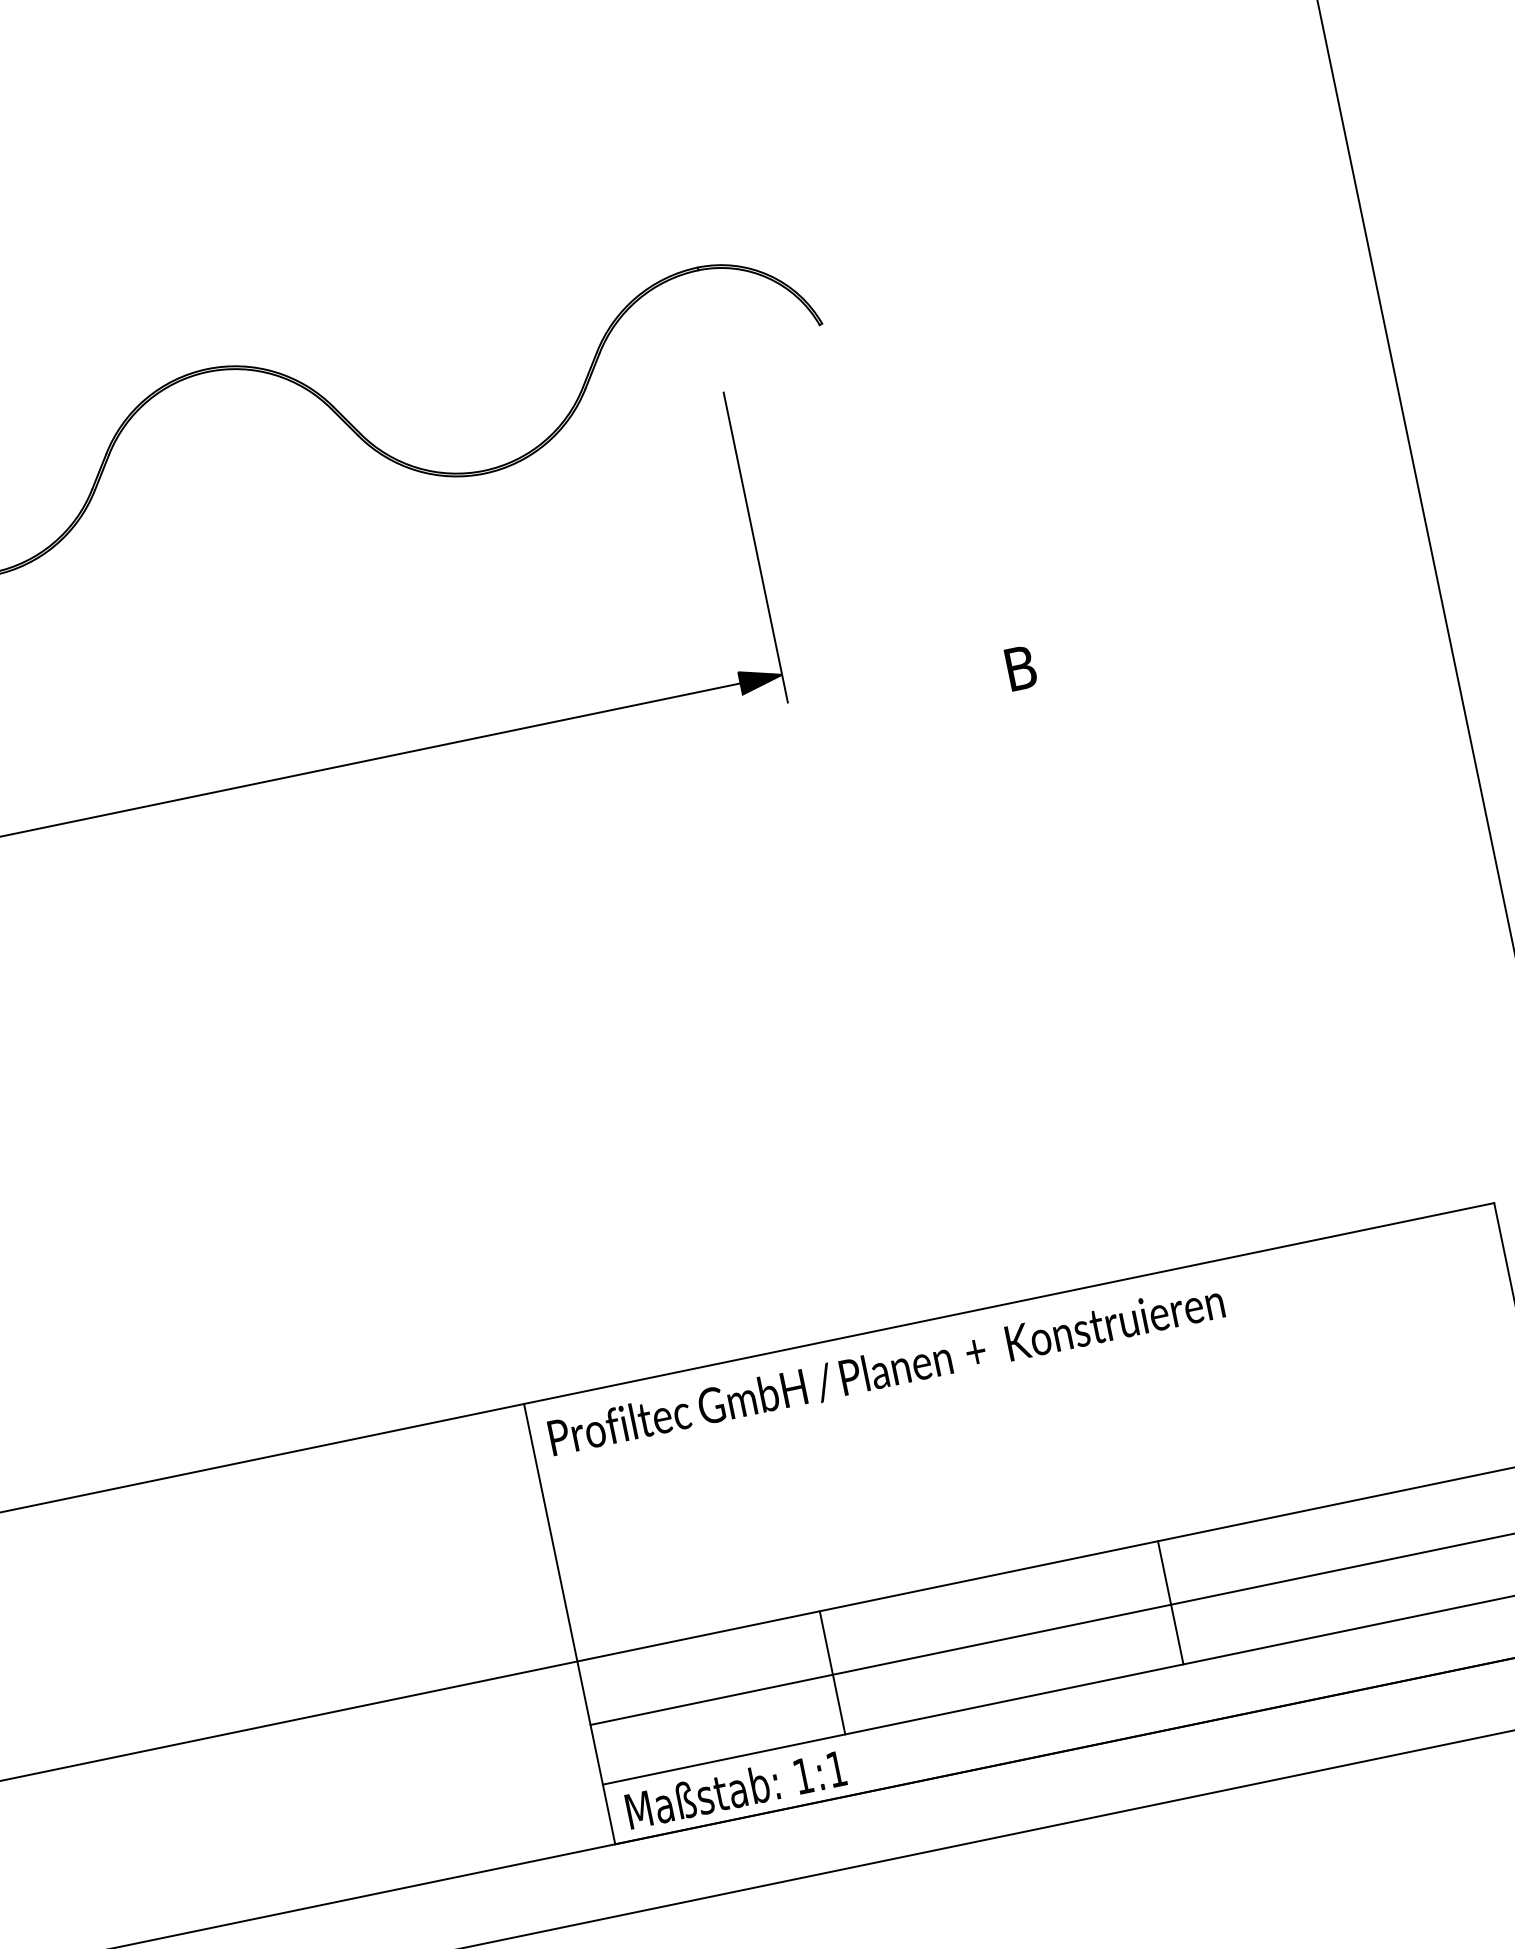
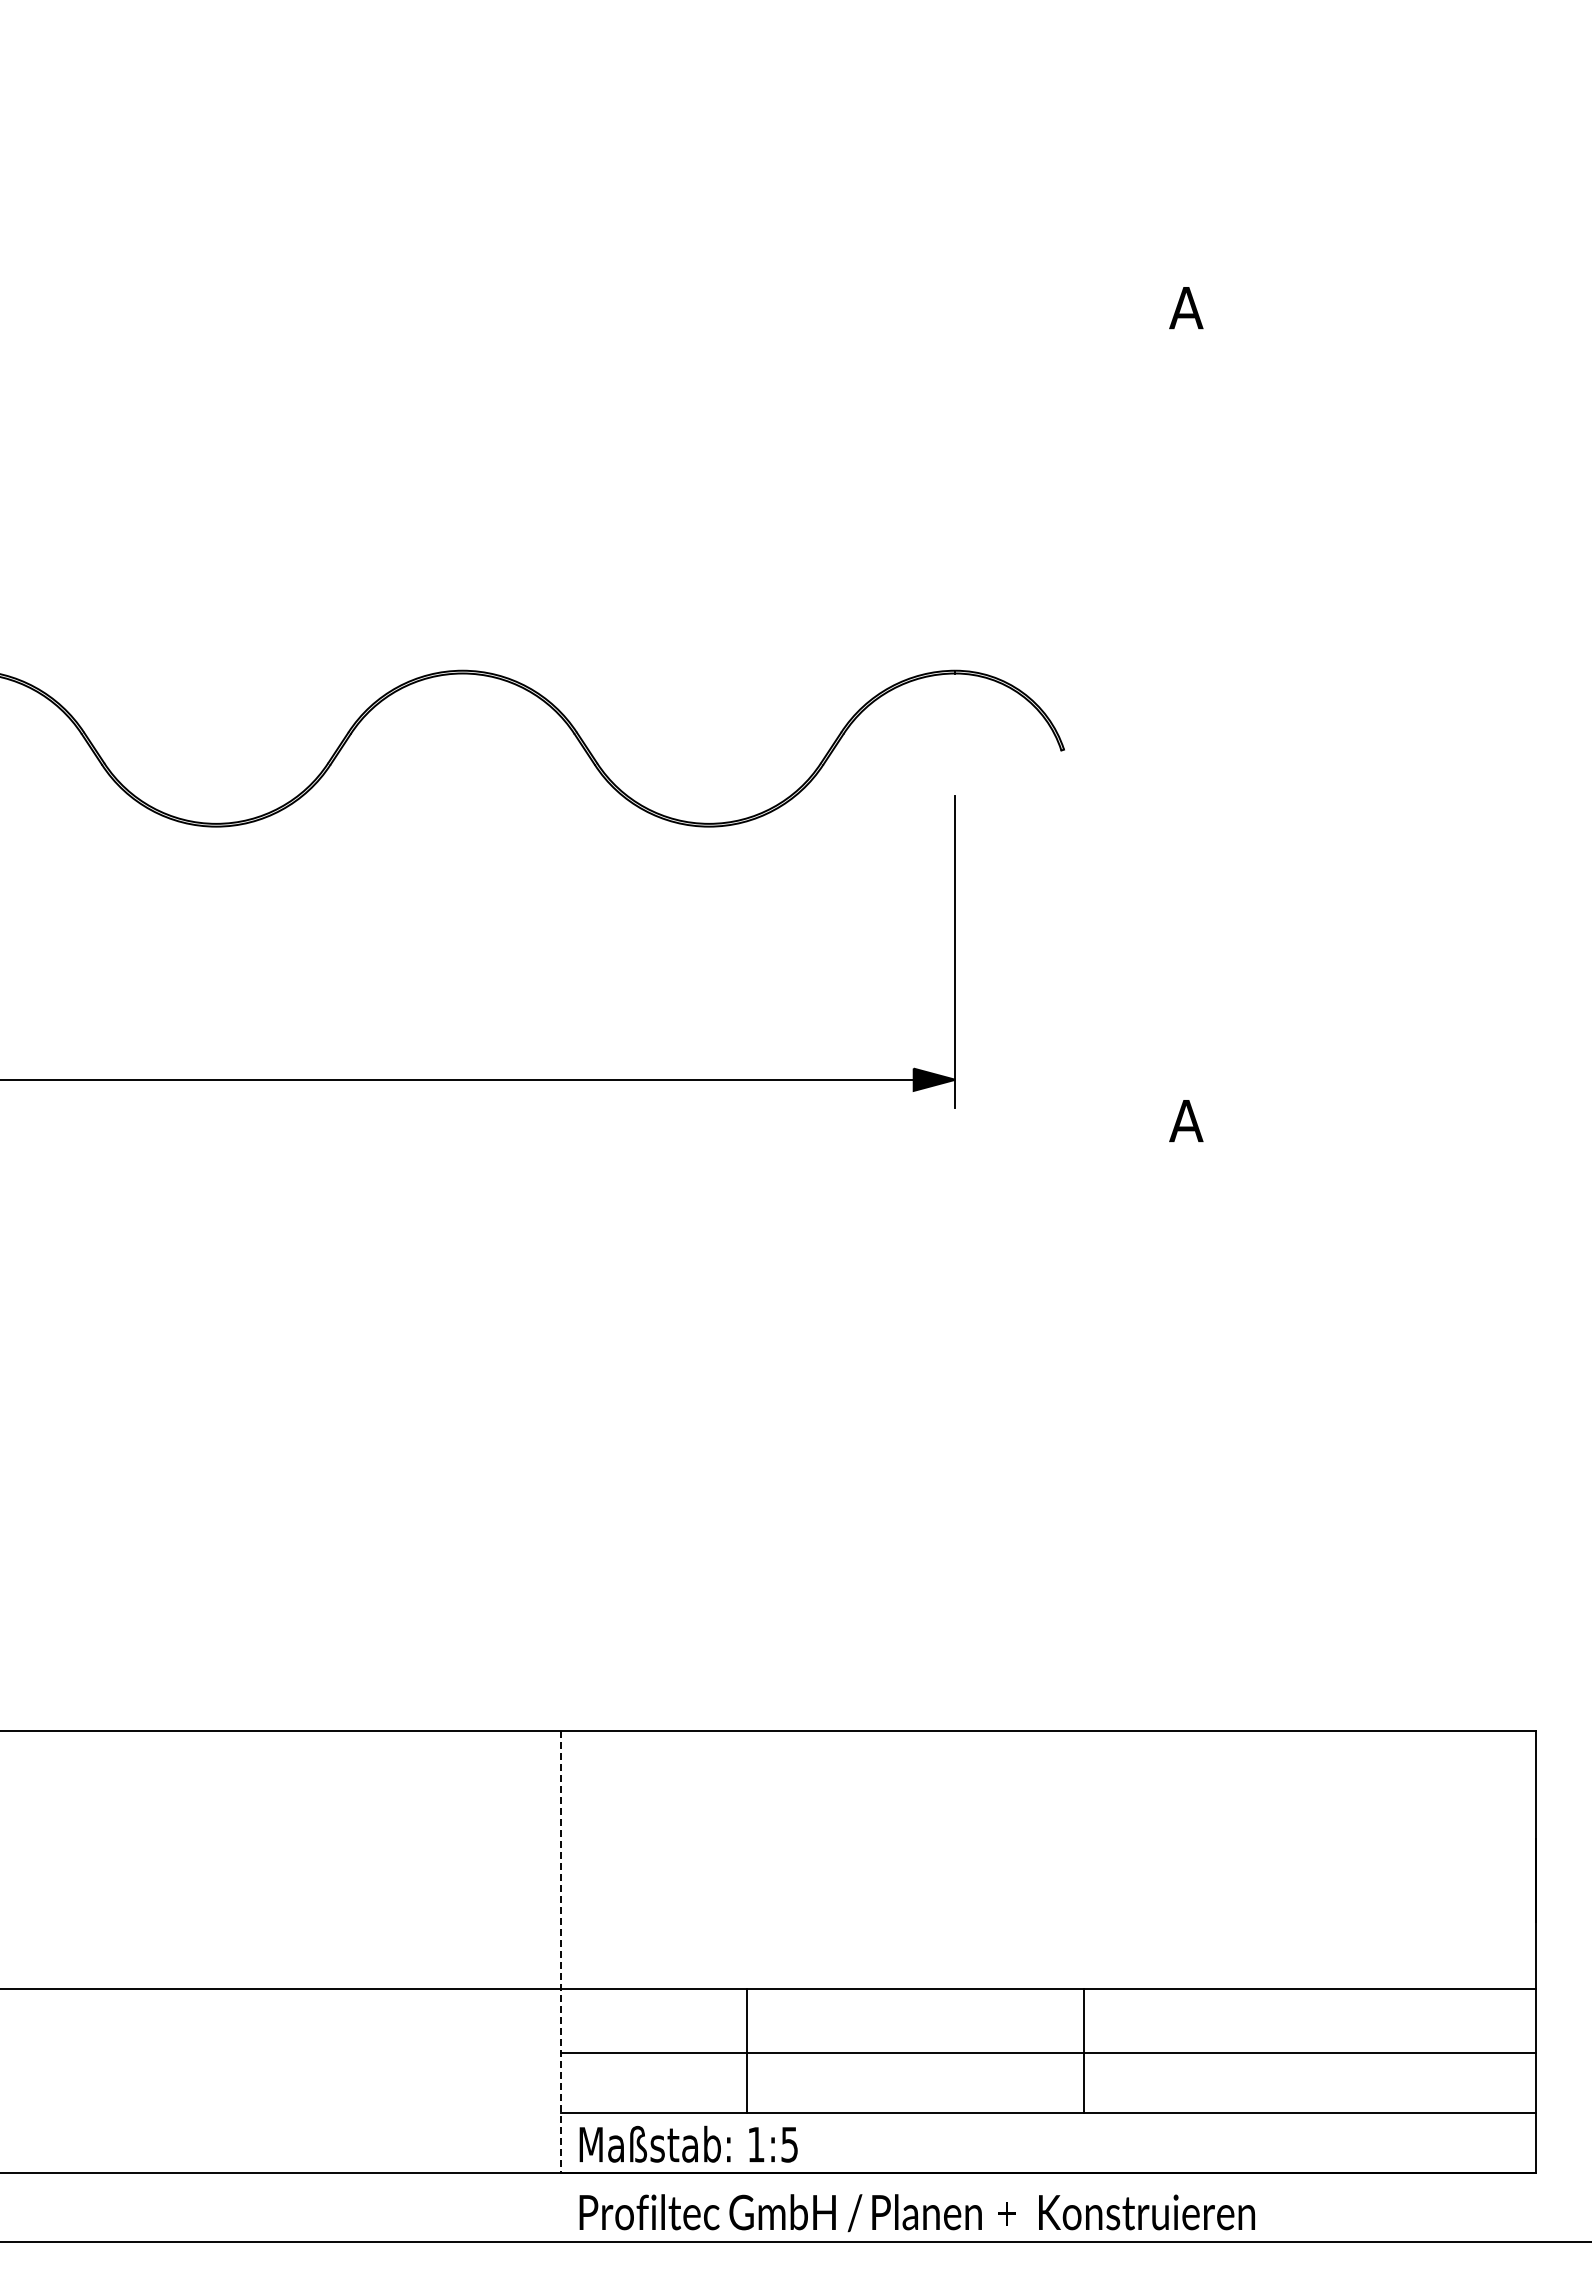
text: (1020, 668) -> (1186, 1121), B -> A
text: (885, 1370) -> (916, 2213), moved
line: (1170, 1602) -> (1083, 2050), moved
line: (569, 1624) -> (561, 1952), solid -> dashed
line: (831, 1672) -> (746, 2050), moved
text: (836, 1769) -> (789, 2144), 1:1 -> 1:5

